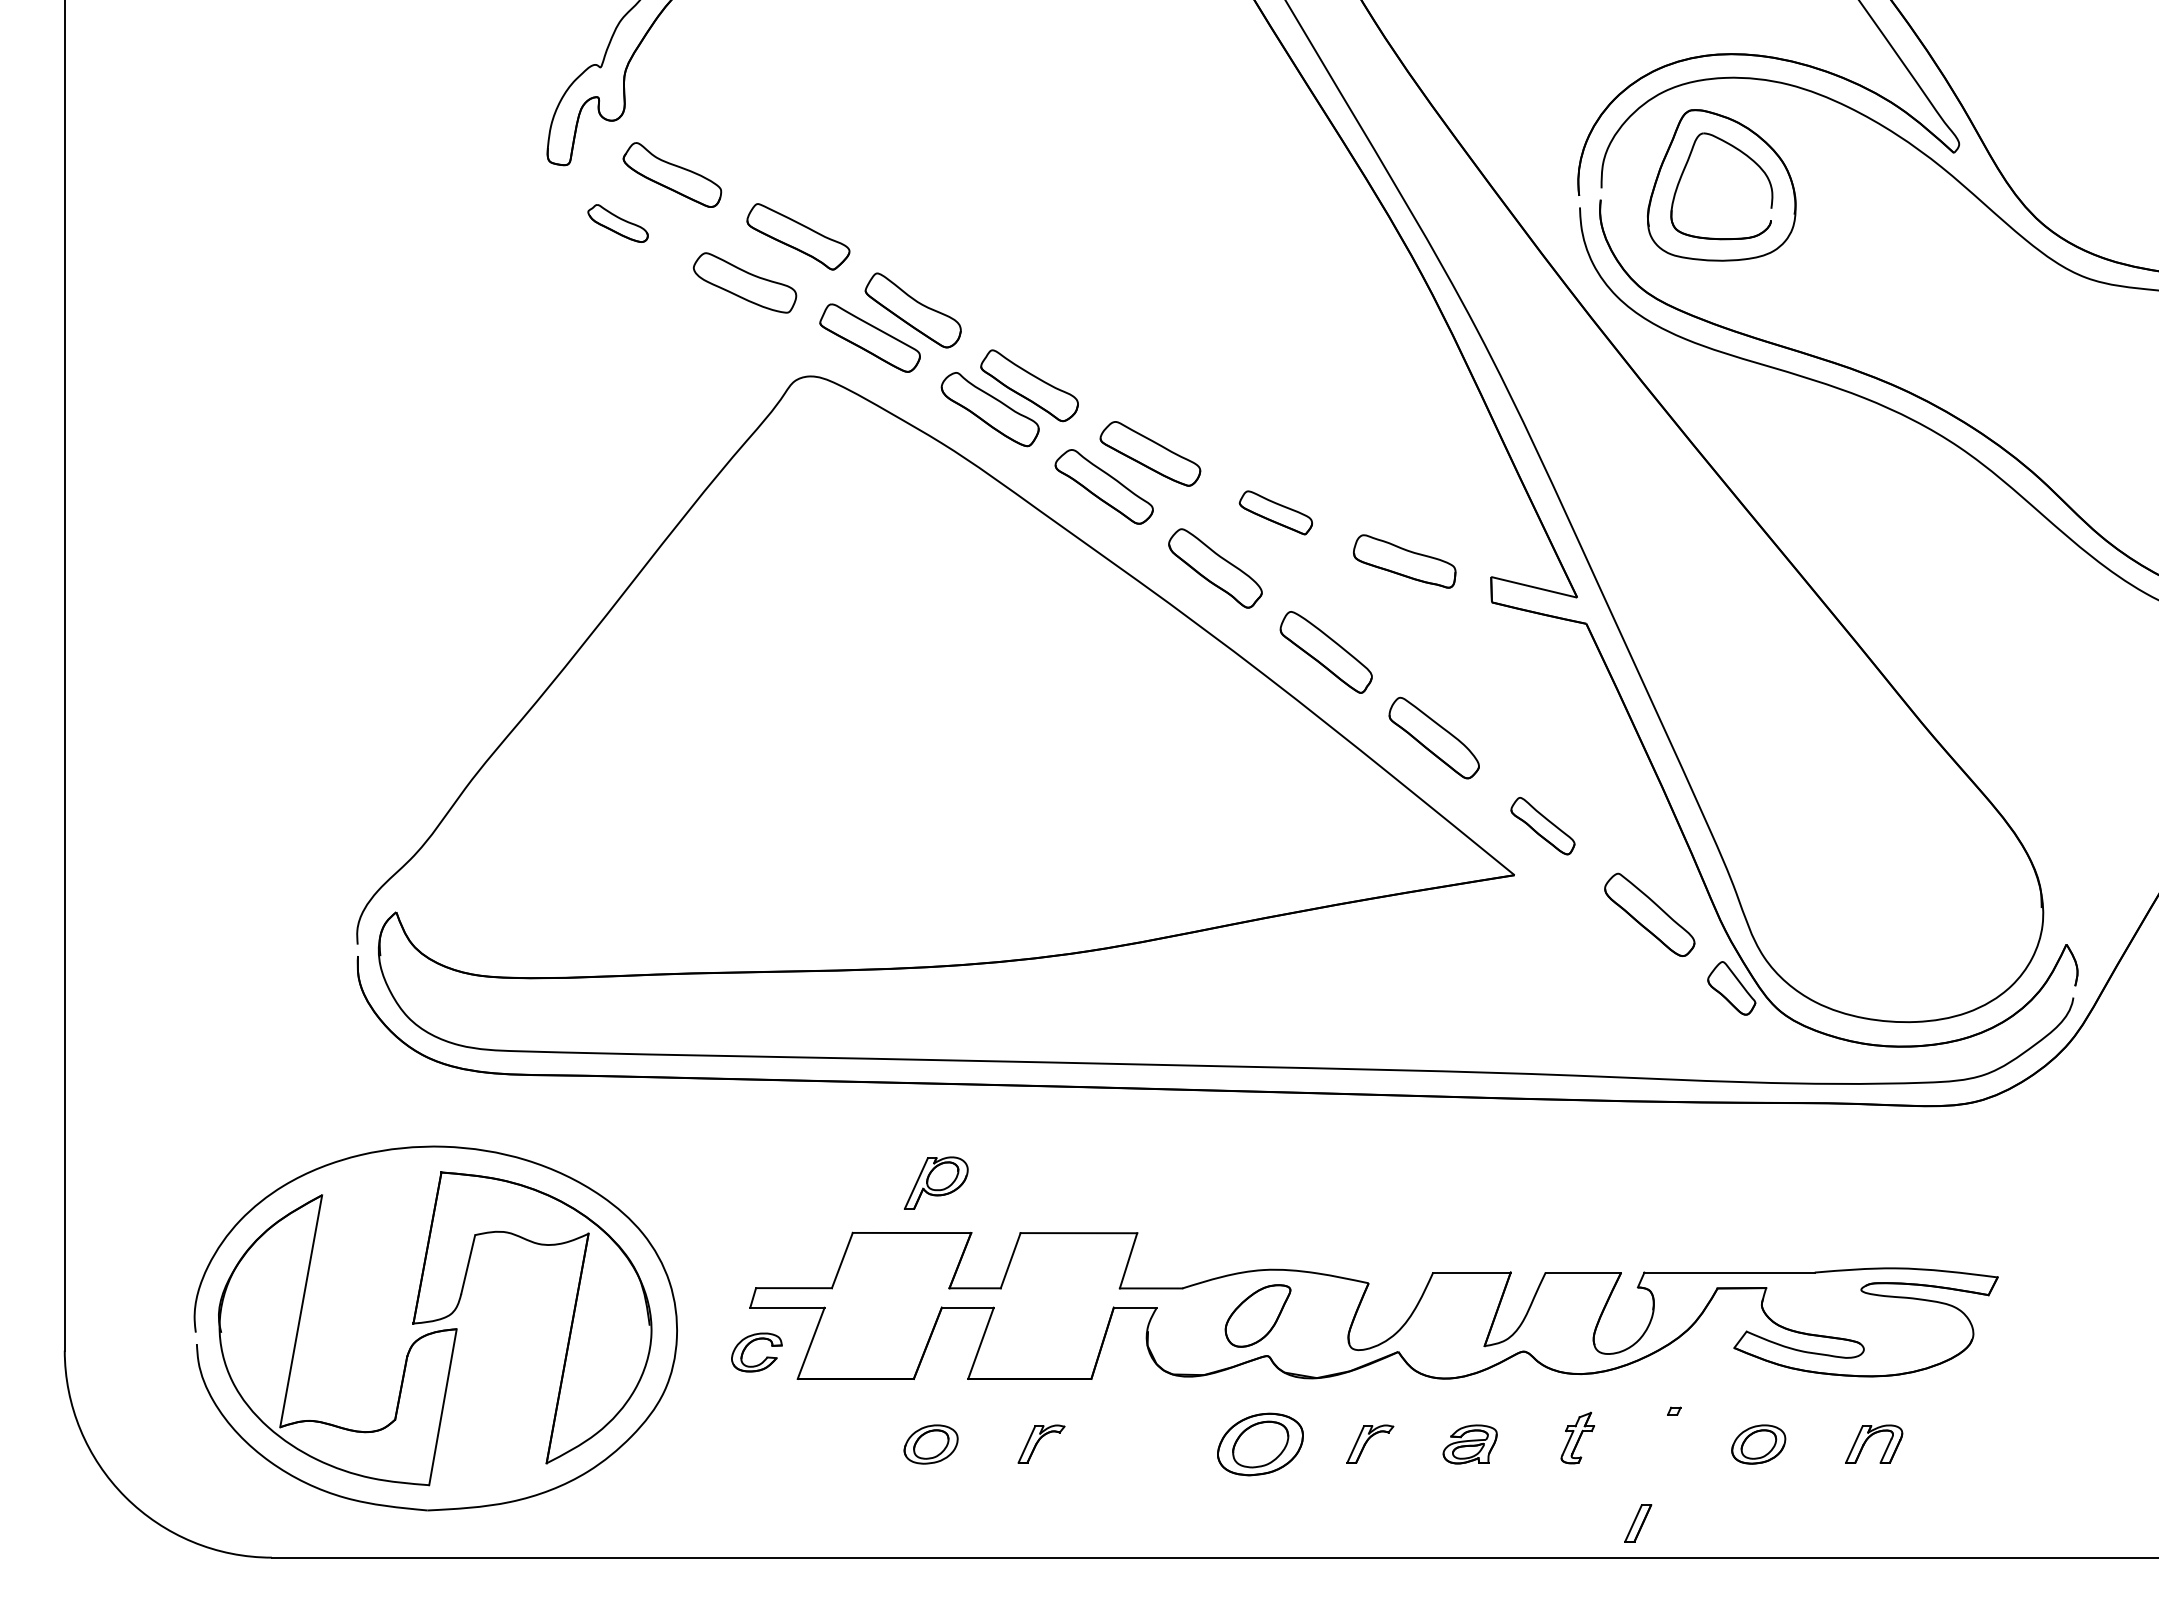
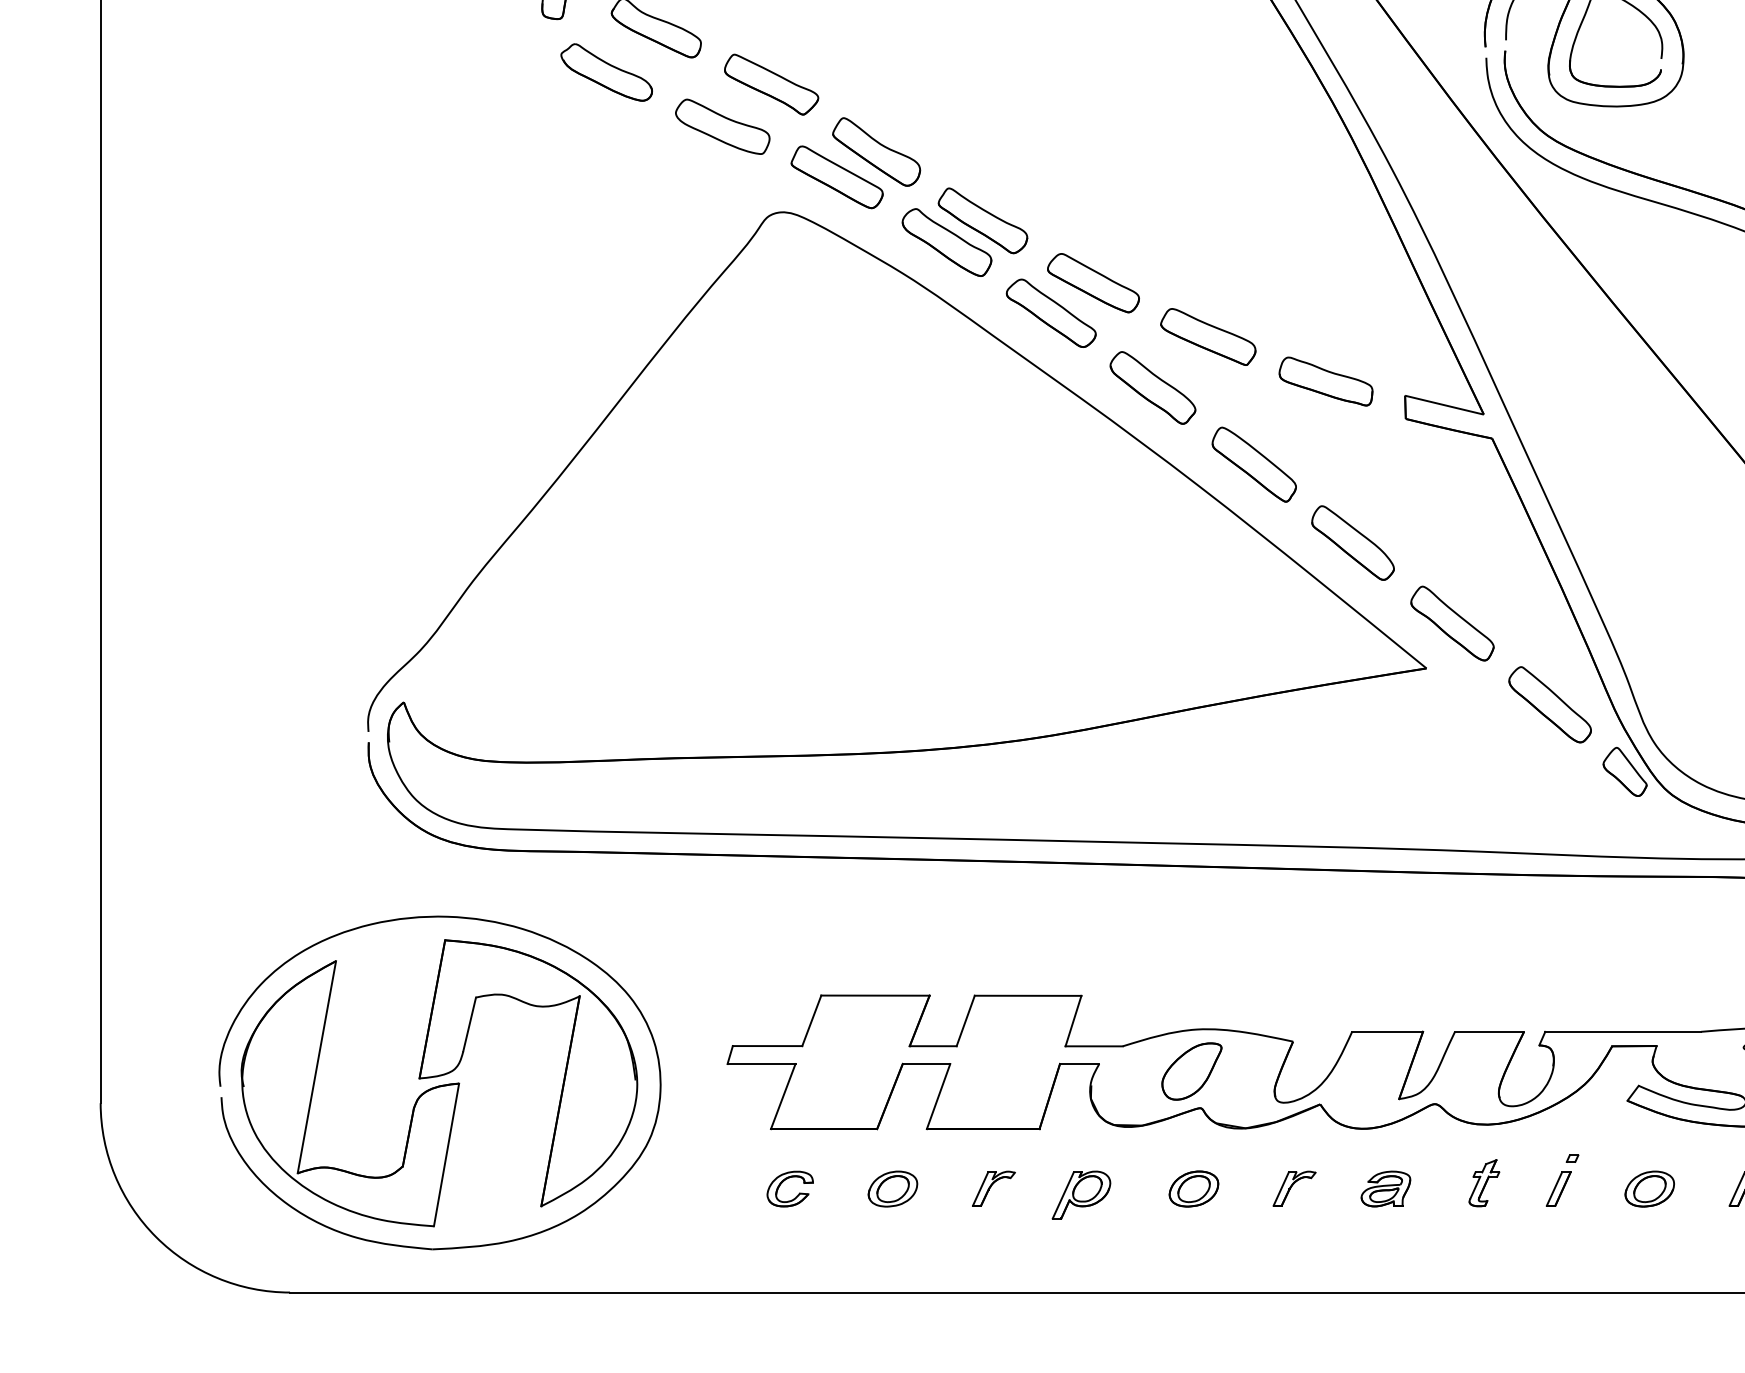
part: (617, 223) -> (606, 72), size x1.67
part: (1275, 512) -> (1207, 336), size x1.43
part: (1542, 825) -> (1452, 622), size x1.43
part: (936, 1182) -> (1081, 1194), moved
part: (751, 1343) -> (785, 1180), moved
part: (1259, 1444) -> (1193, 1189), size x0.62
part: (1638, 1523) -> (1559, 1189), moved

